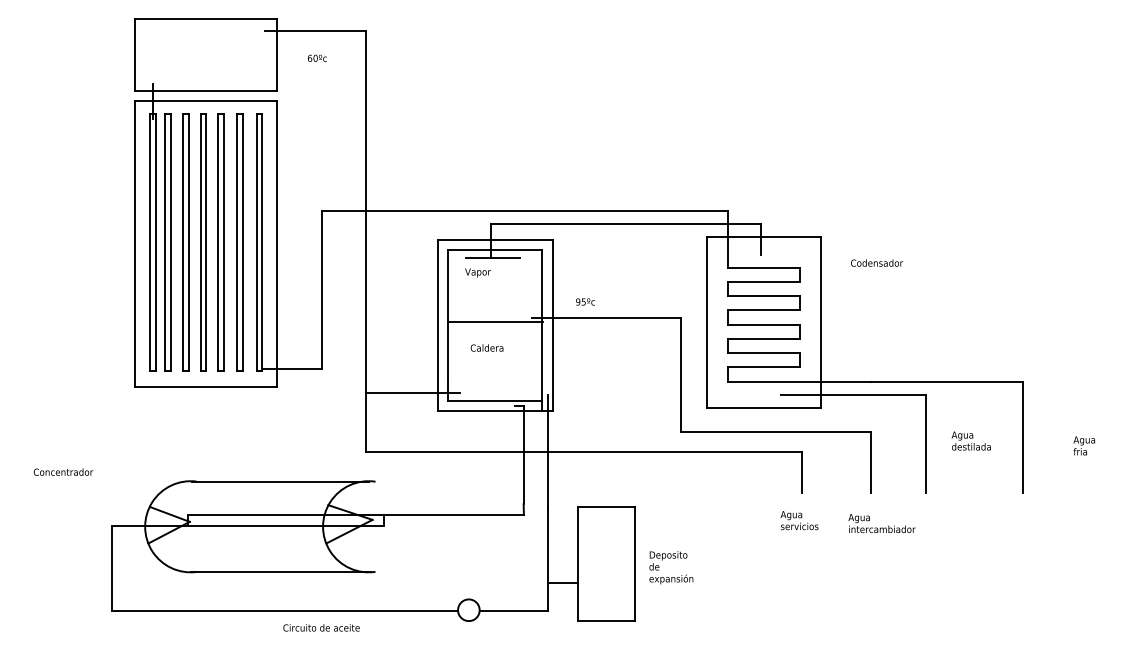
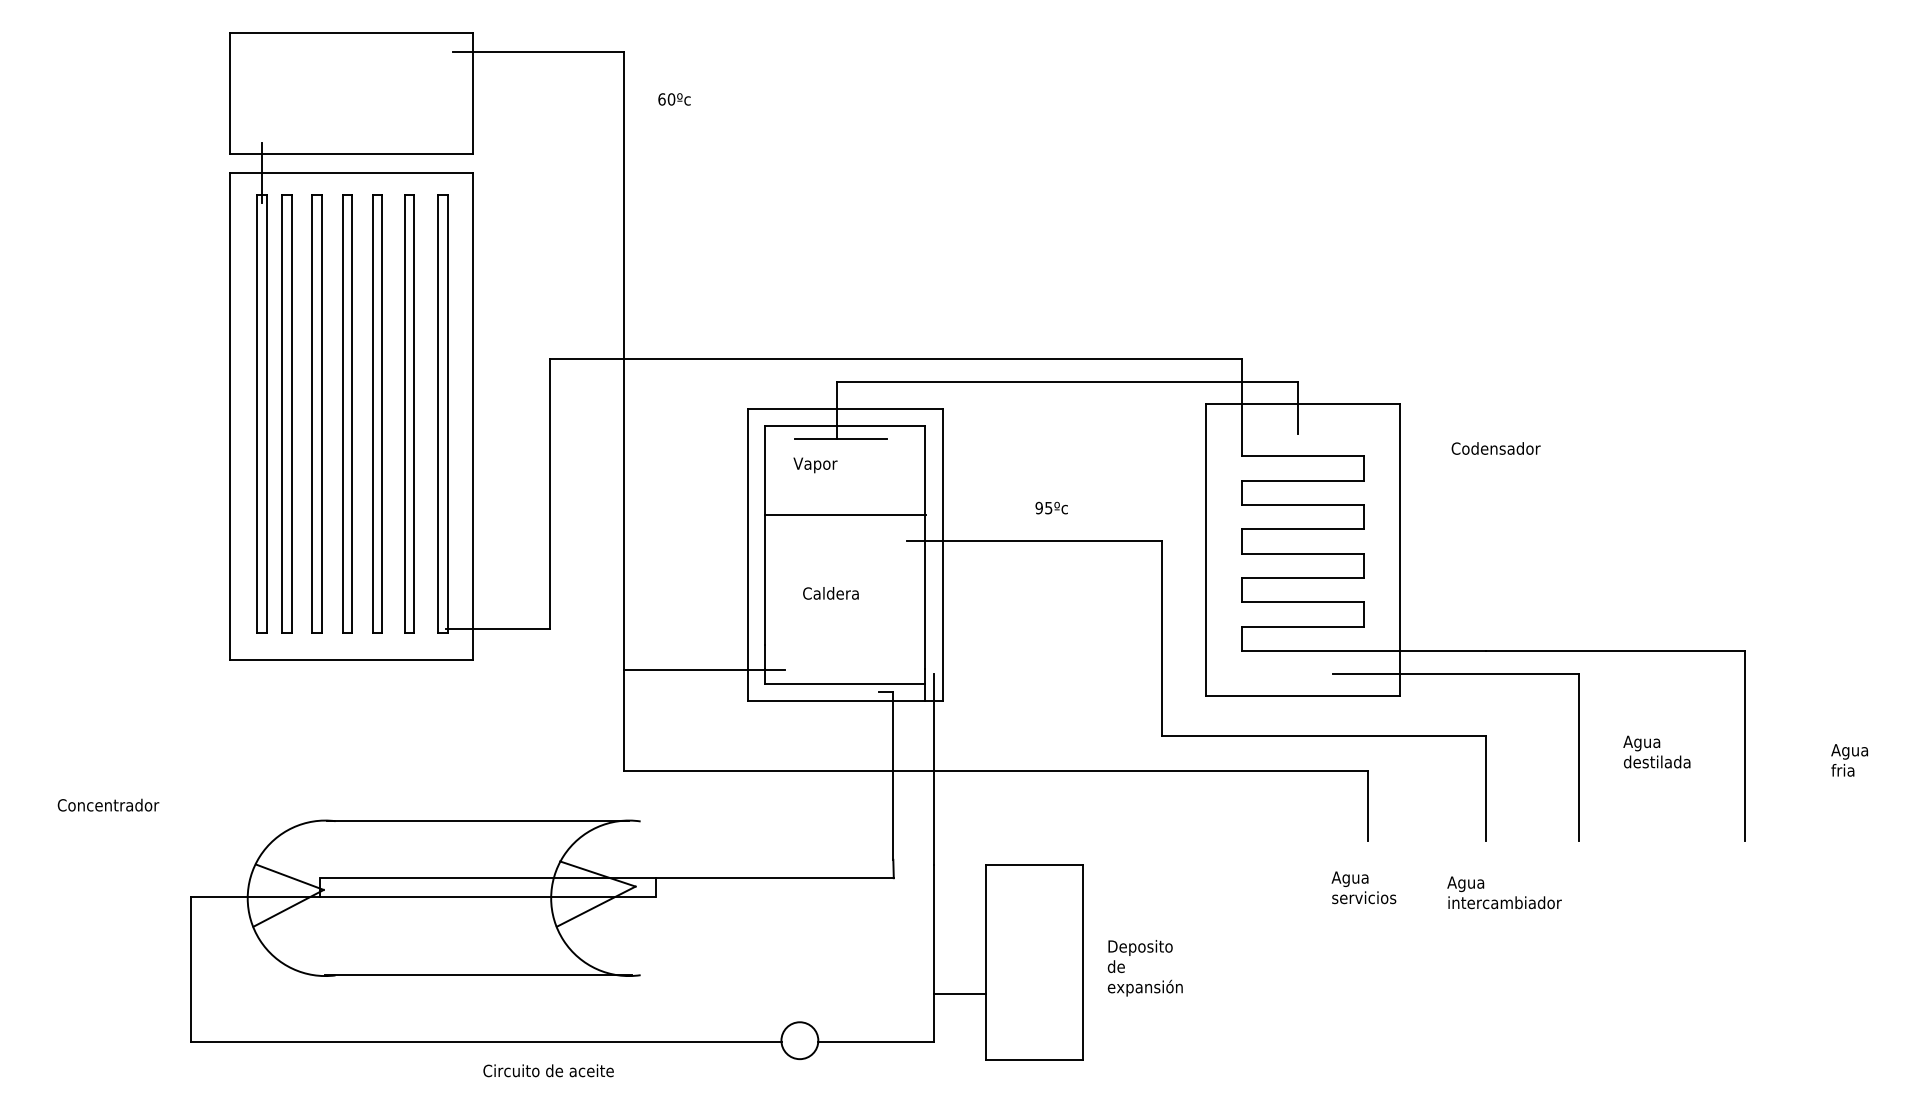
text: (317, 57) -> (674, 97), moved
text: (585, 301) -> (1051, 507), moved
line: (495, 321) -> (845, 514), moved

